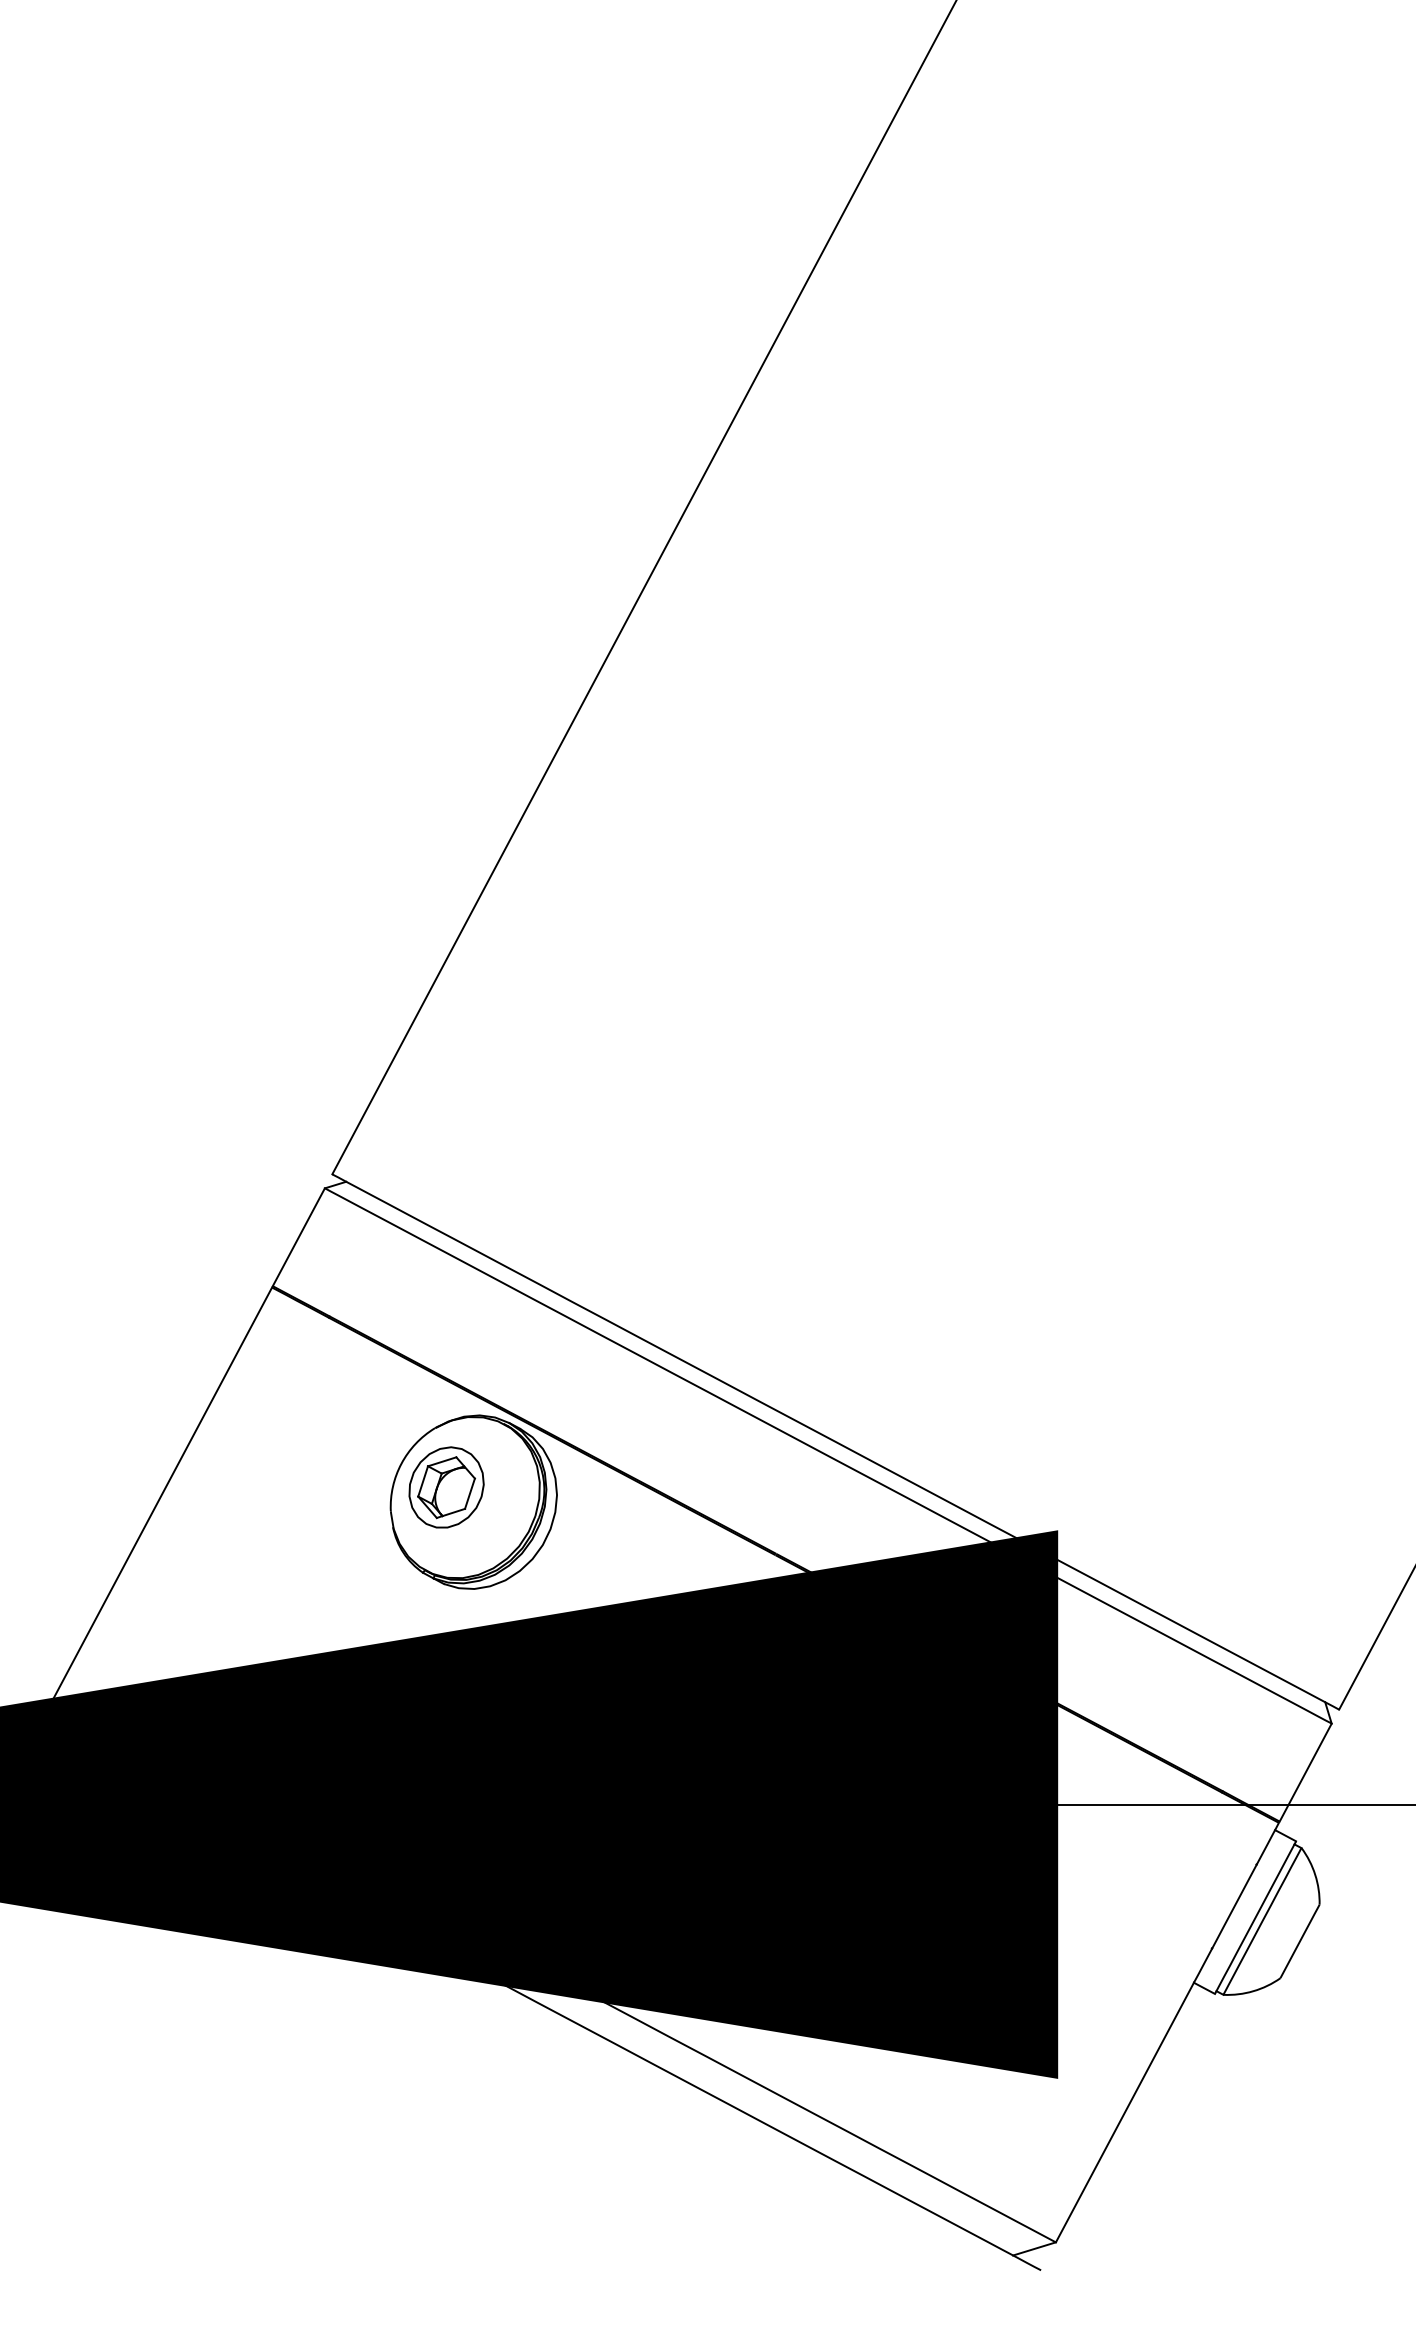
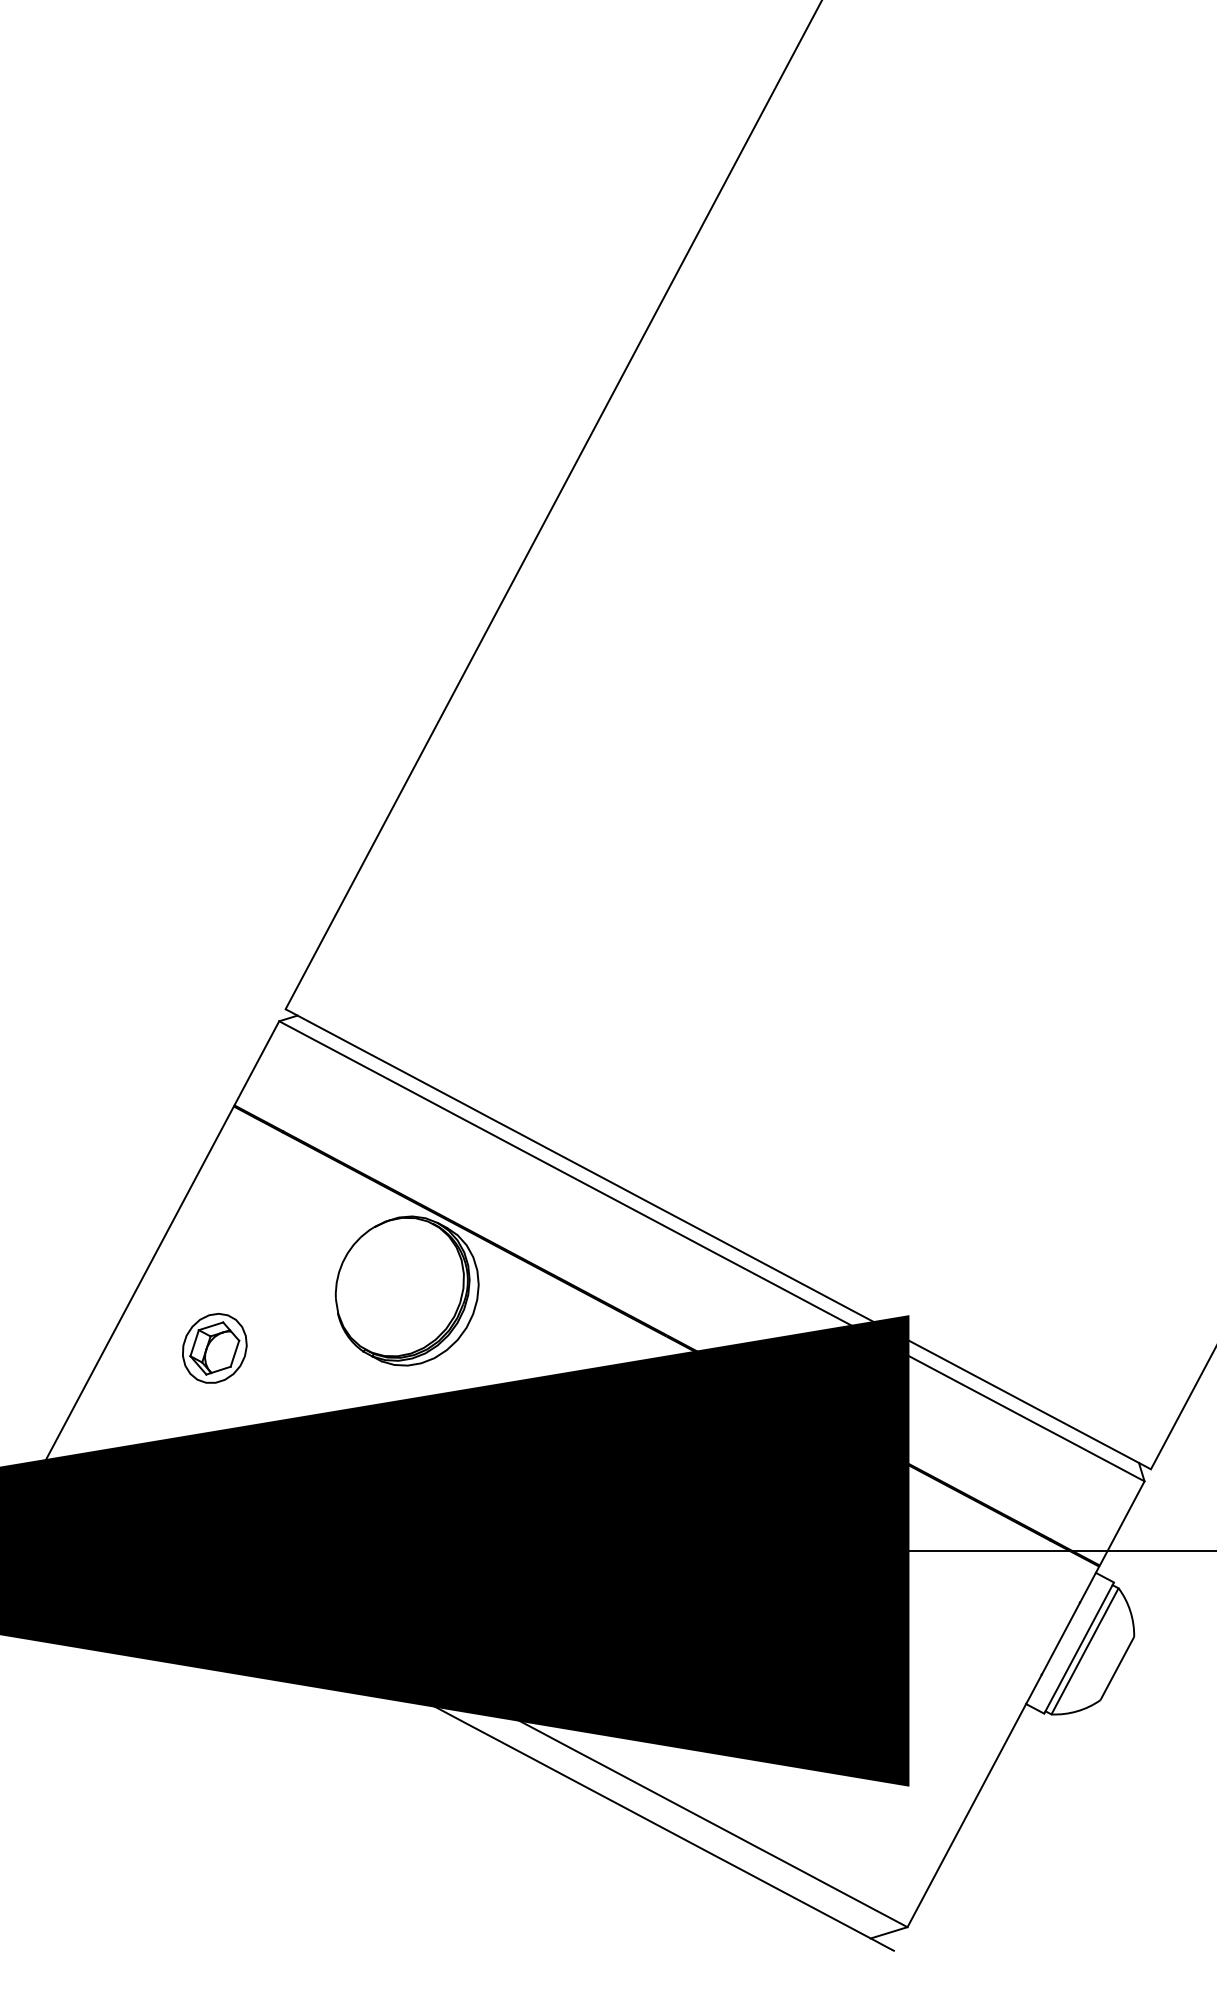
part: (446, 1486) -> (214, 1347), moved

